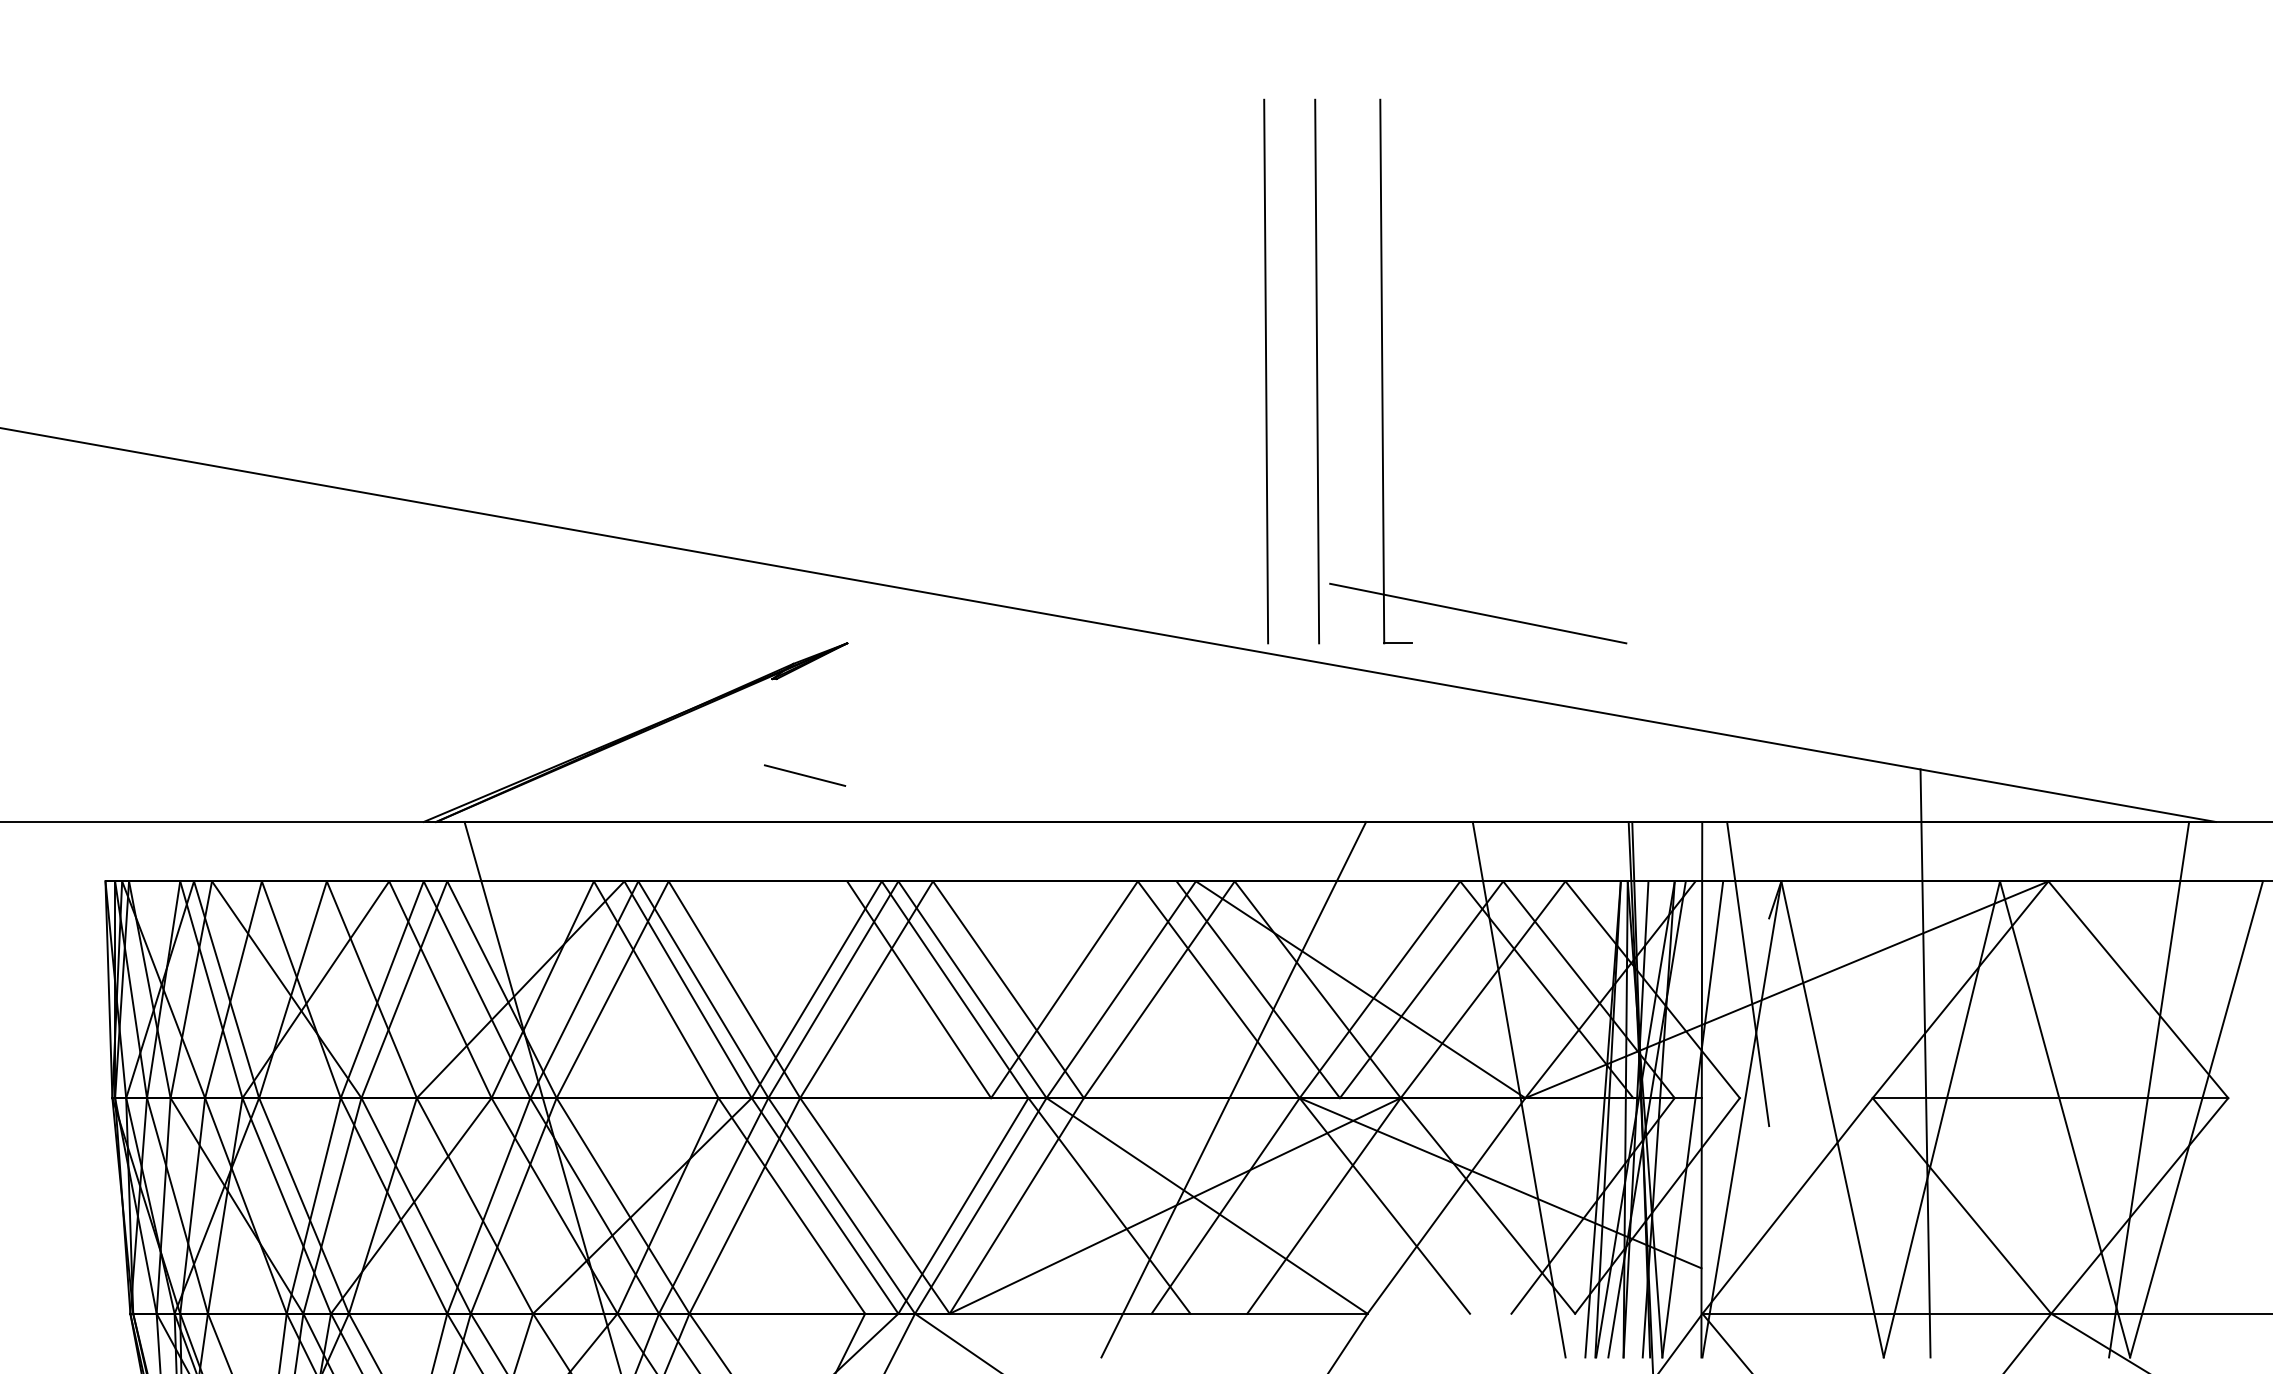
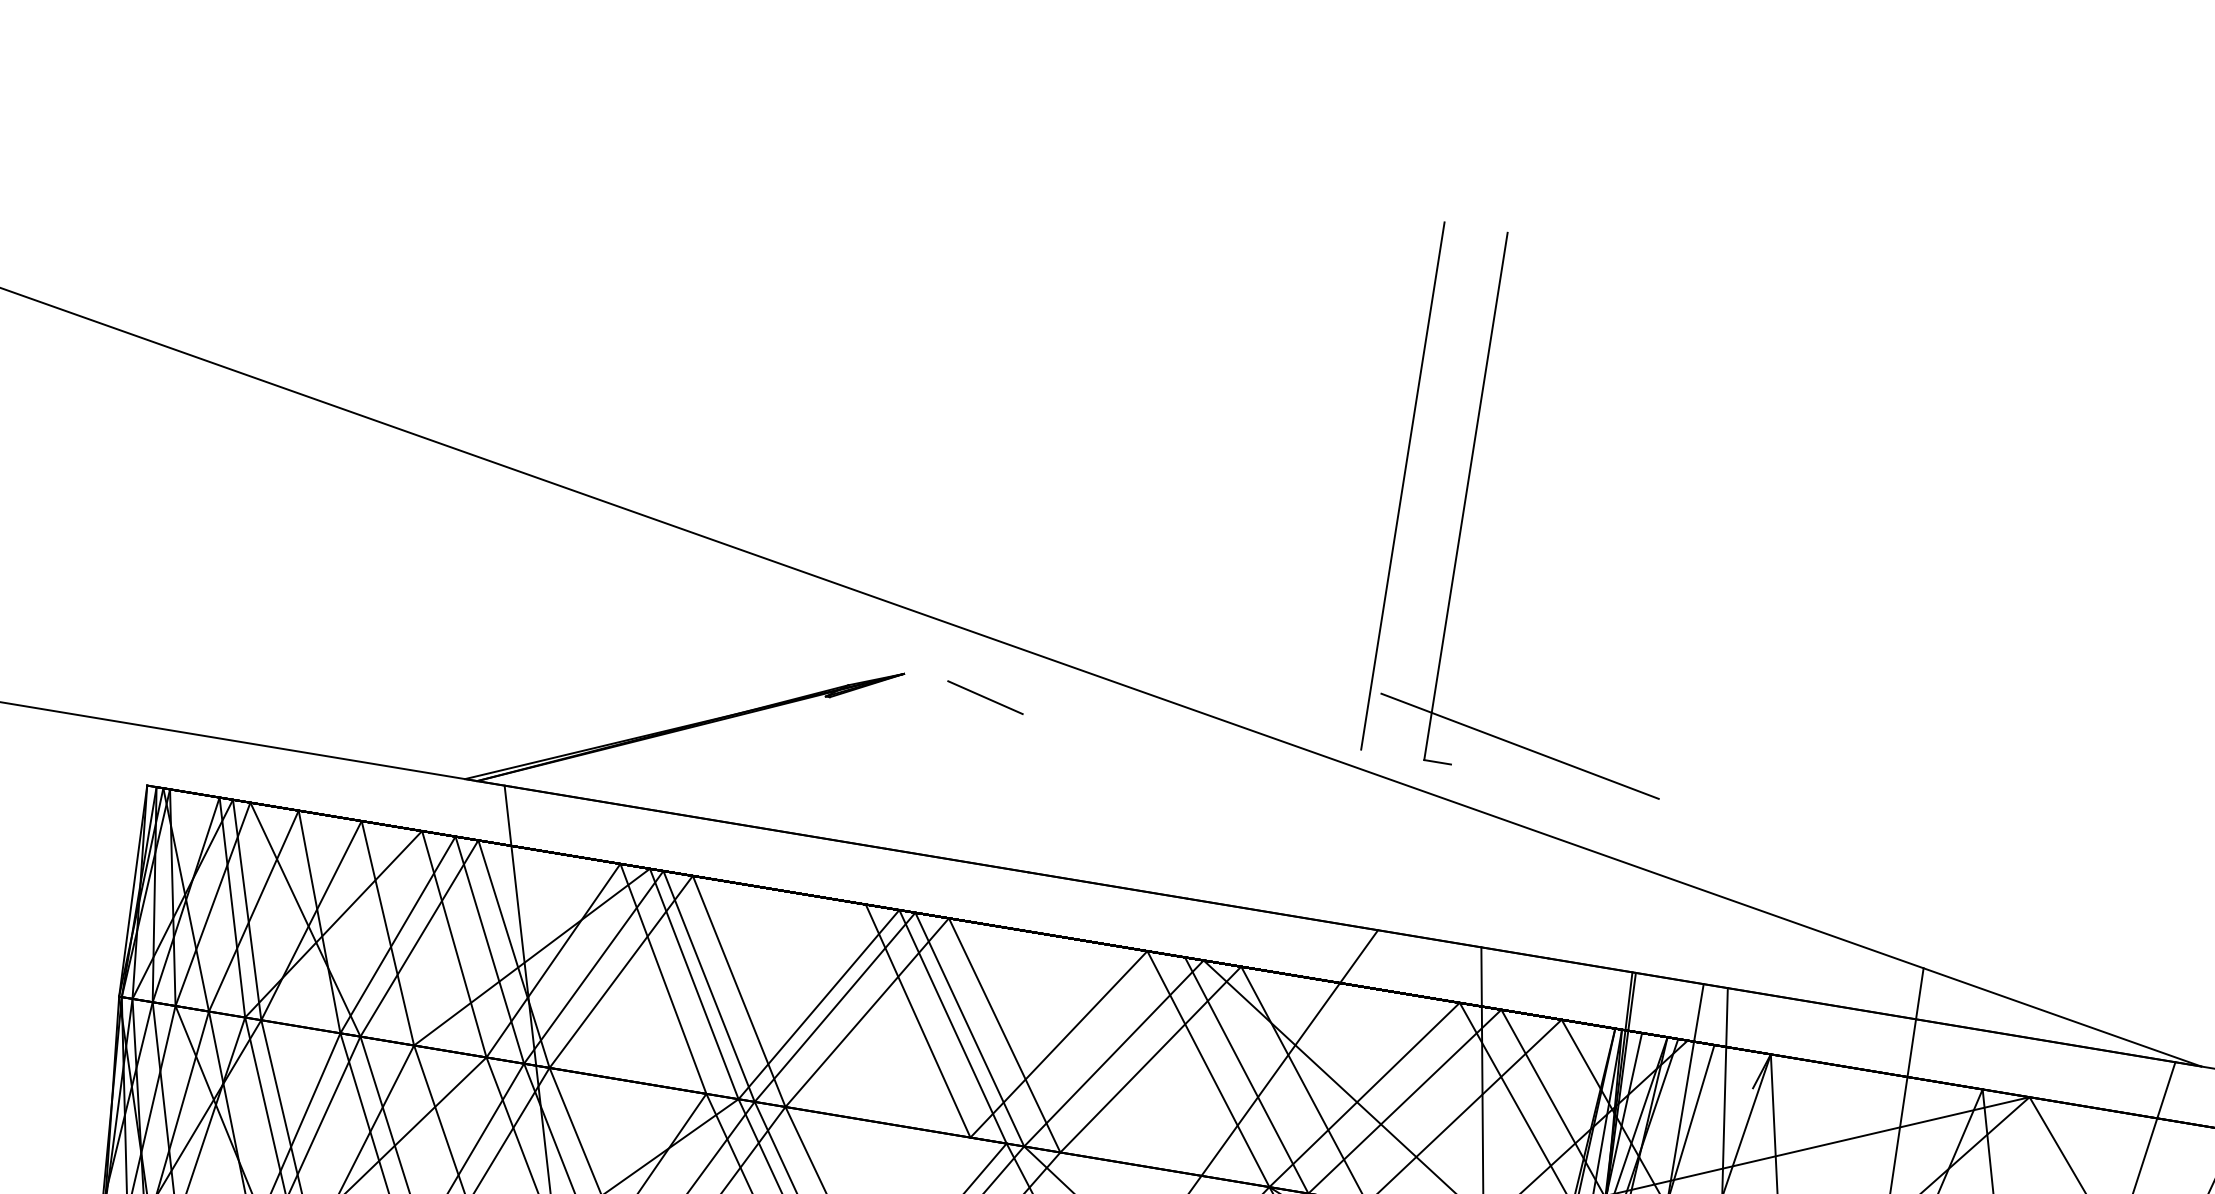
line: (1265, 371) -> (1352, 477), removed
line: (805, 775) -> (985, 697), moved

